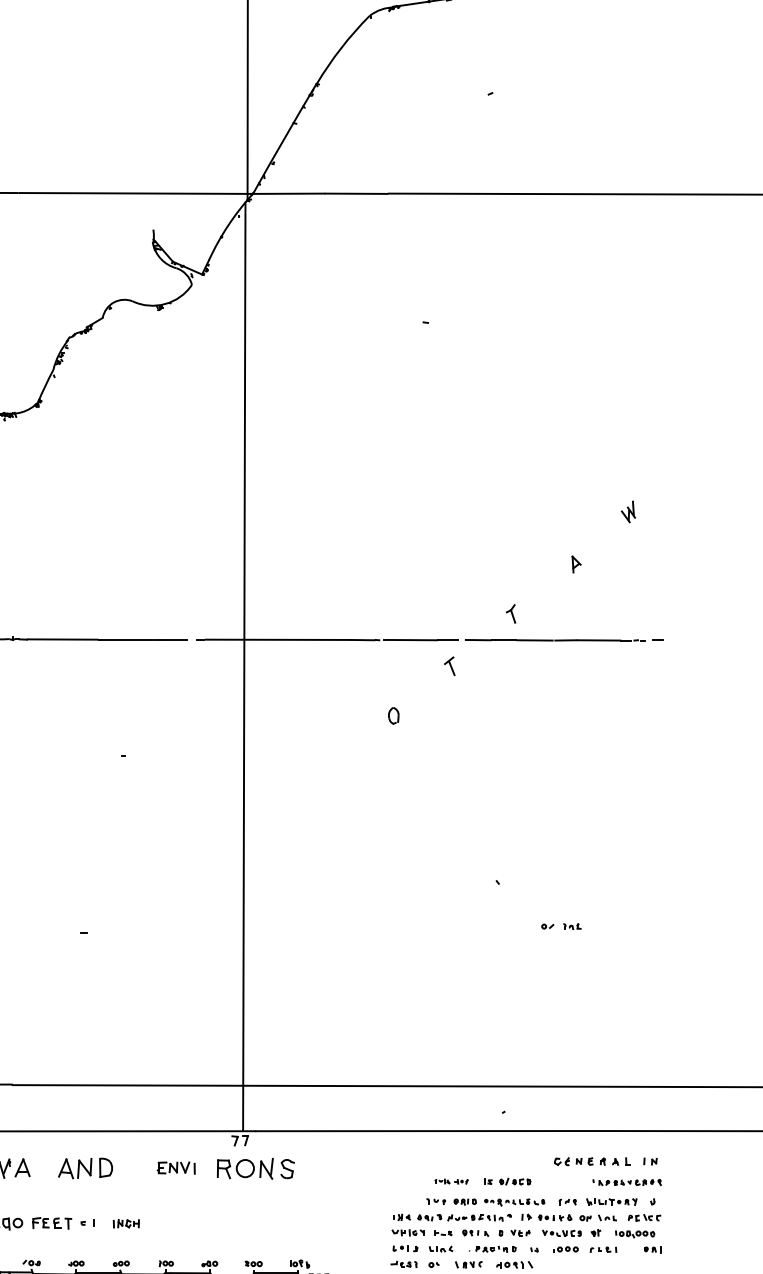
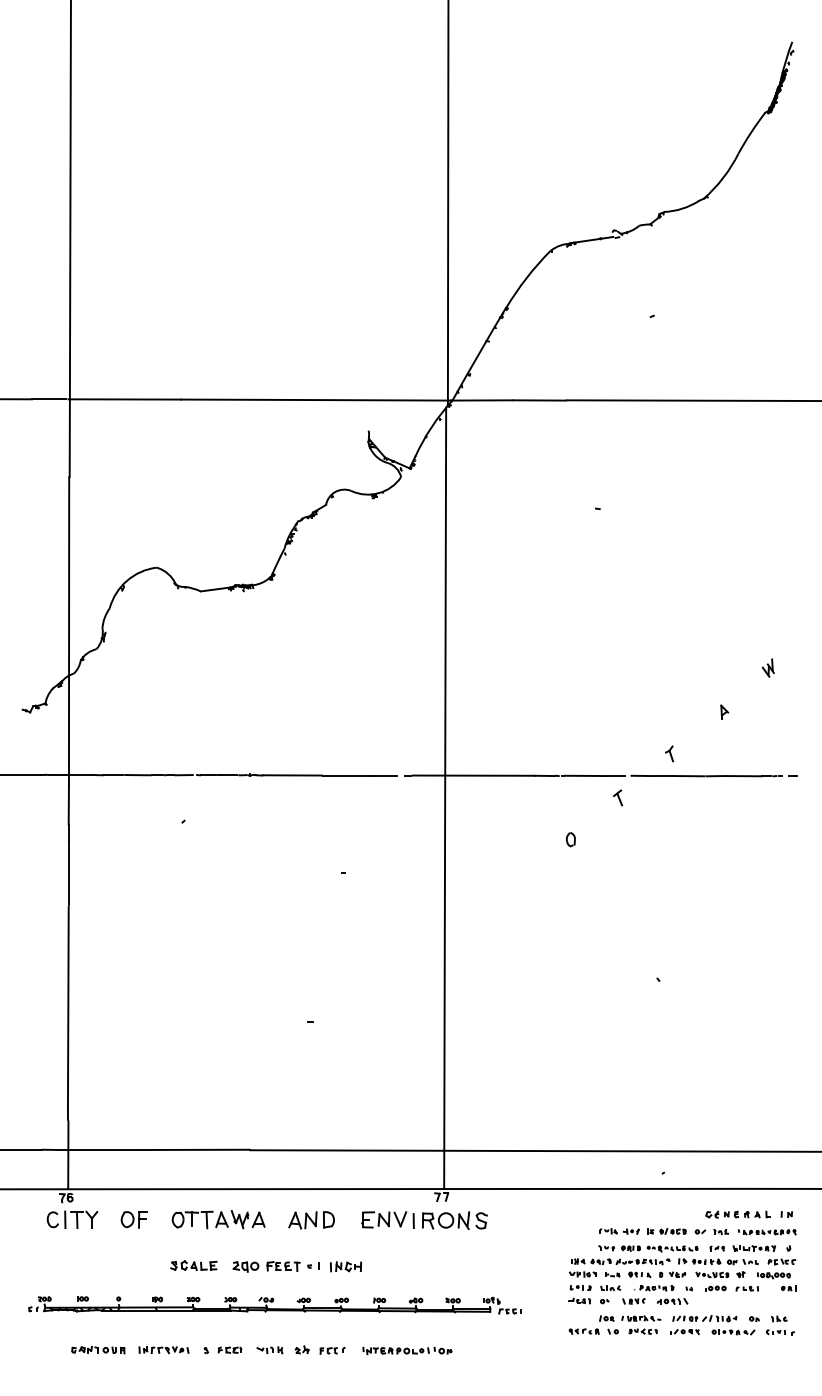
part: (560, 926) -> (711, 1231), moved
part: (175, 1167) -> (387, 1219), size x1.67
part: (451, 1181) -> (619, 1231), size x1.43
part: (125, 1223) -> (345, 1266), size x1.43

